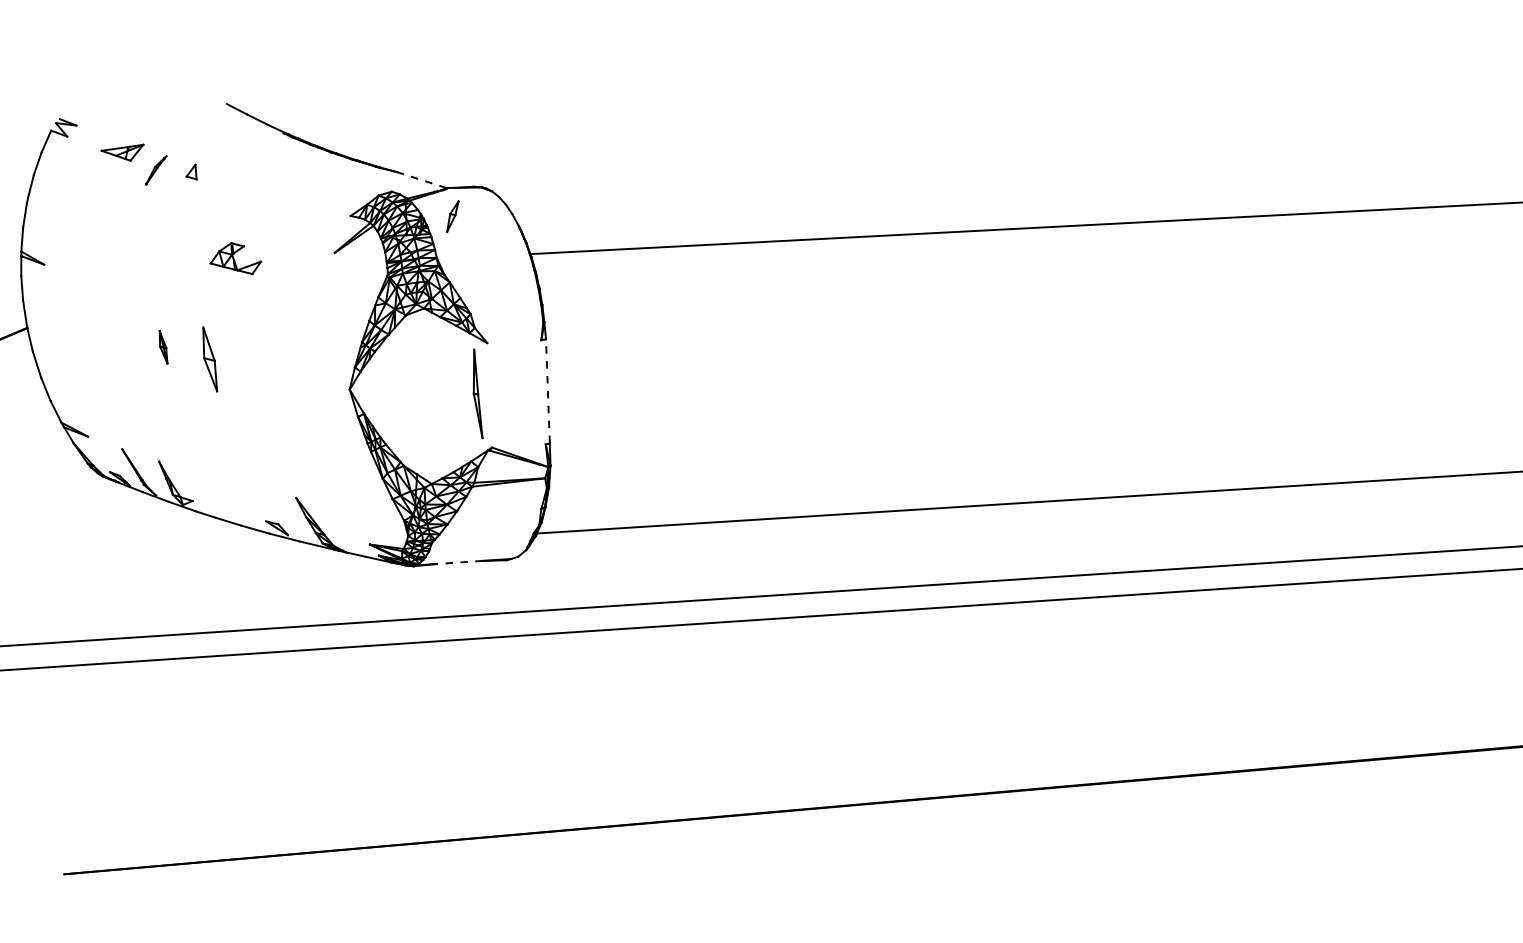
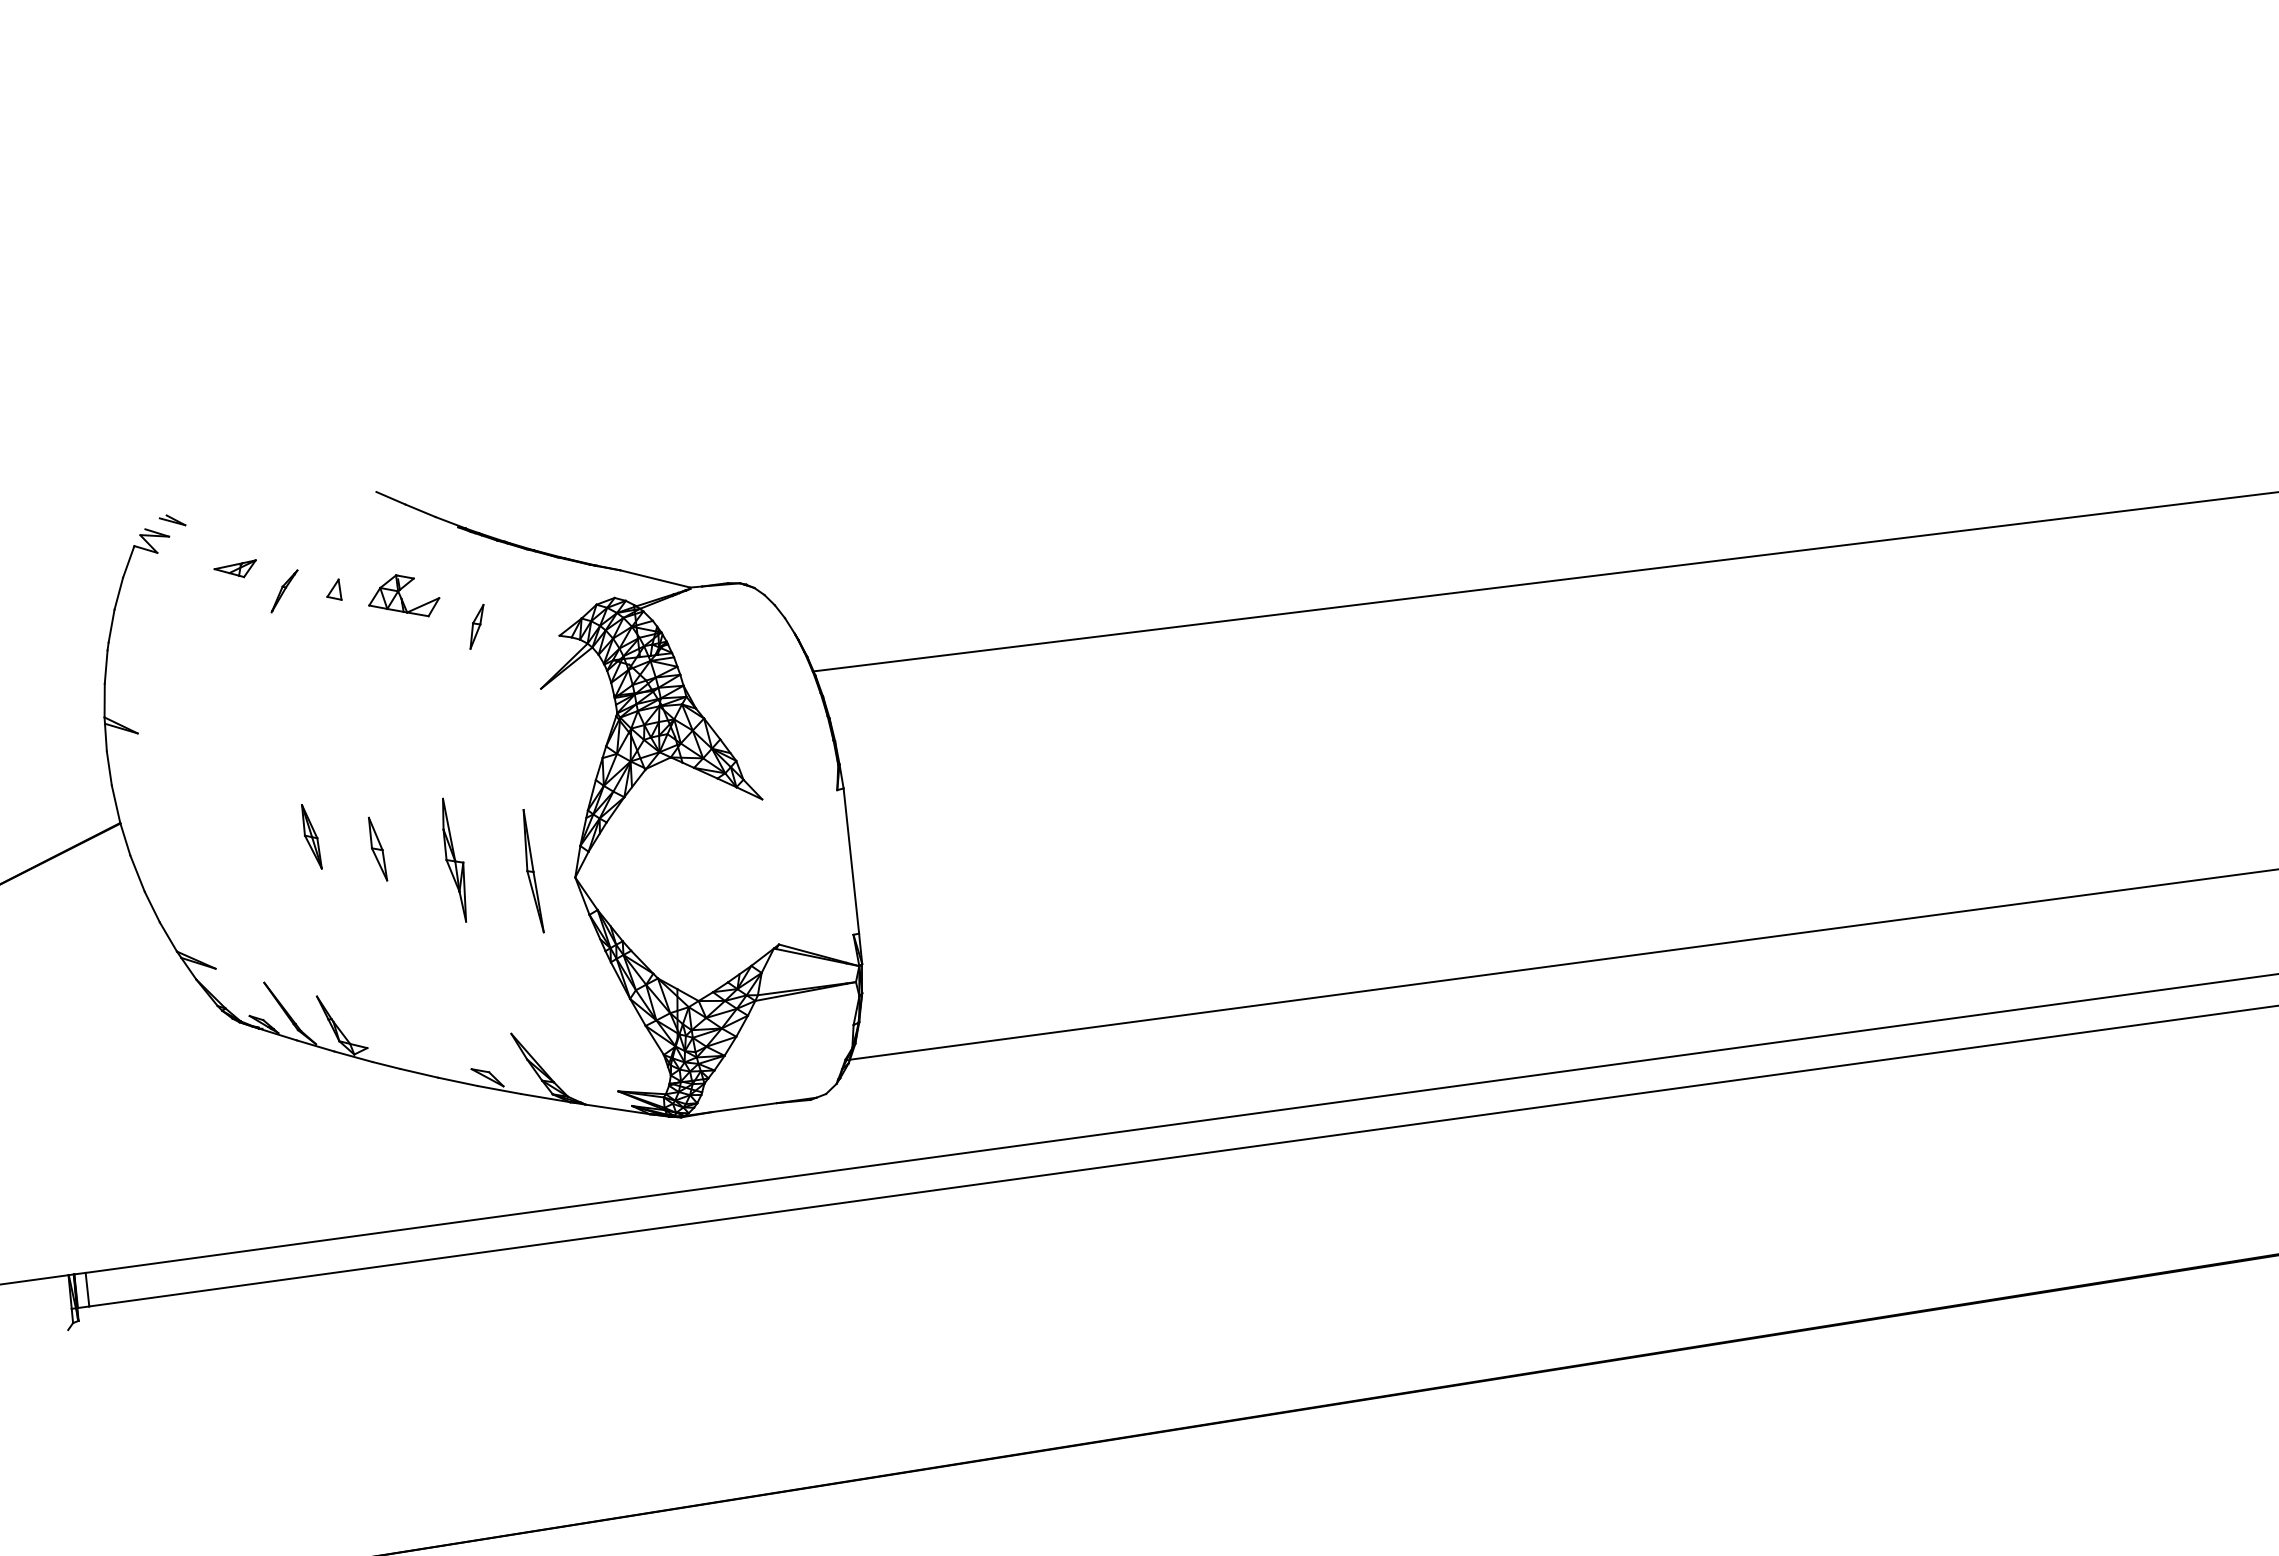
part: (79, 114) -> (172, 520), added
part: (121, 151) -> (234, 568), size x0.71
line: (421, 179) -> (654, 578), dashed -> solid
part: (452, 216) -> (476, 626), moved
part: (236, 258) -> (404, 595), moved
part: (163, 347) -> (311, 836), size x1.43
part: (209, 358) -> (377, 848), size x0.71
part: (264, 370) -> (454, 859), added
line: (548, 390) -> (851, 859), dashed -> solid
part: (478, 394) -> (533, 871), moved
line: (459, 562) -> (744, 1107), dashed -> solid

